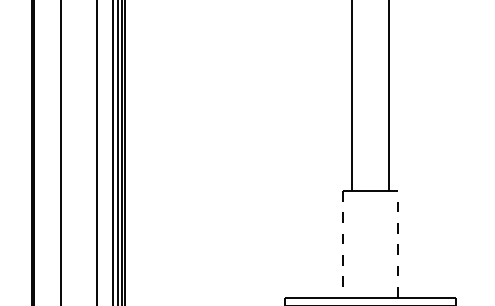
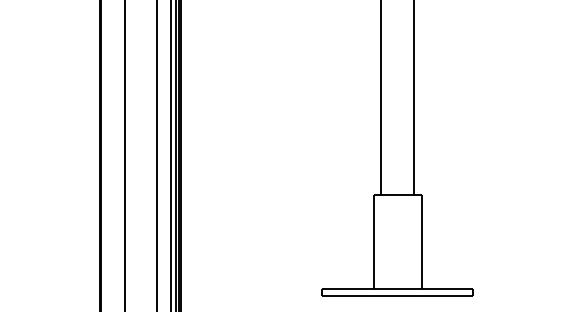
line: (397, 244) -> (421, 241), dashed -> solid
line: (343, 245) -> (373, 242), dashed -> solid

